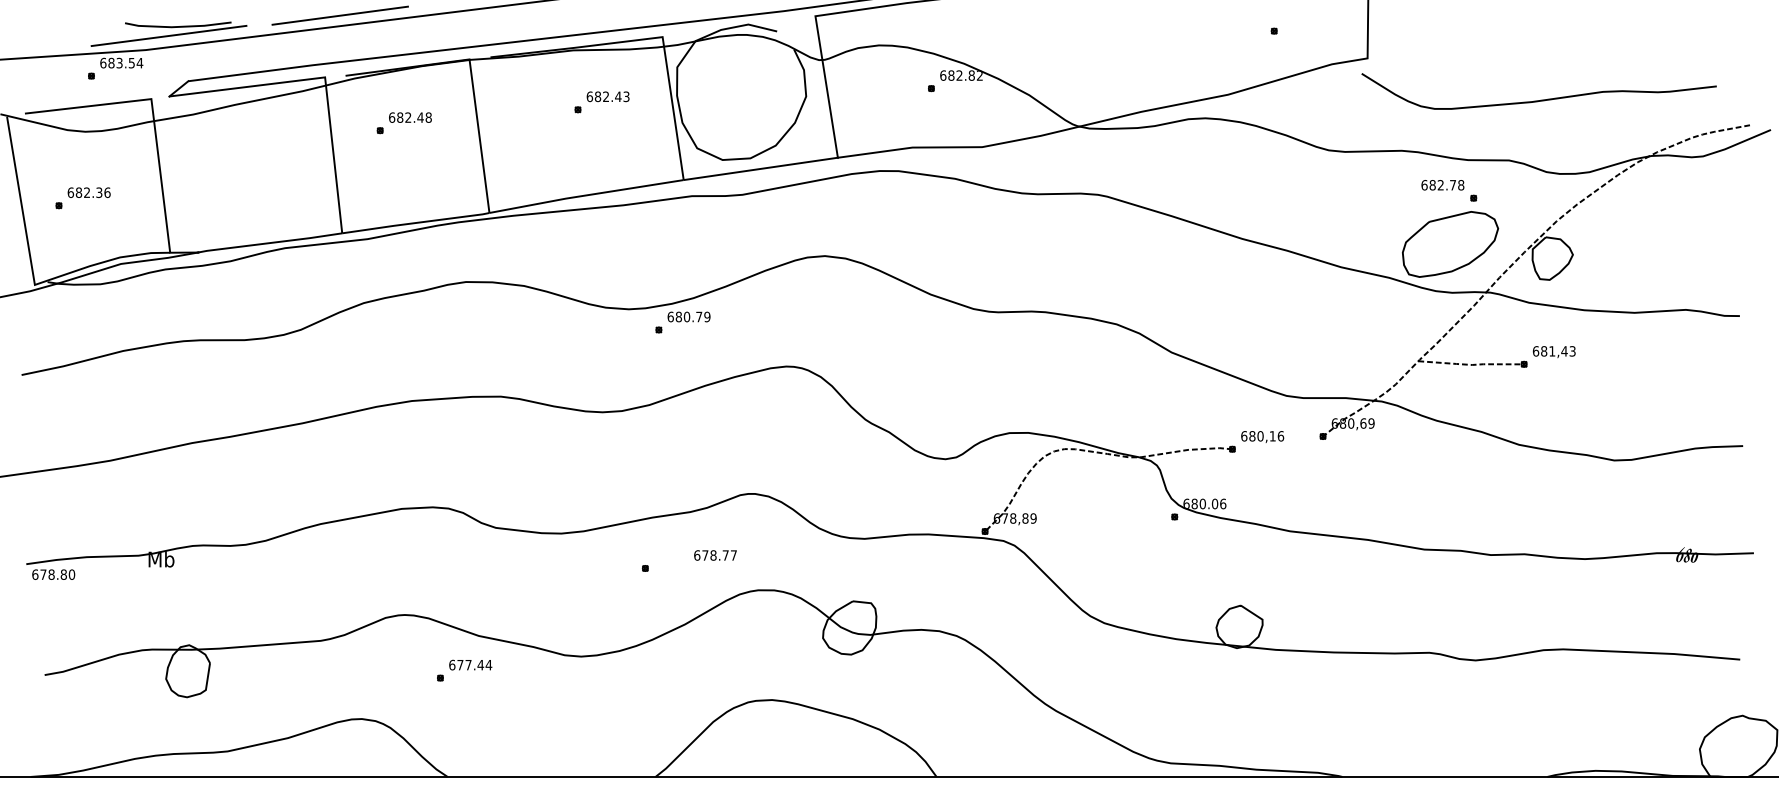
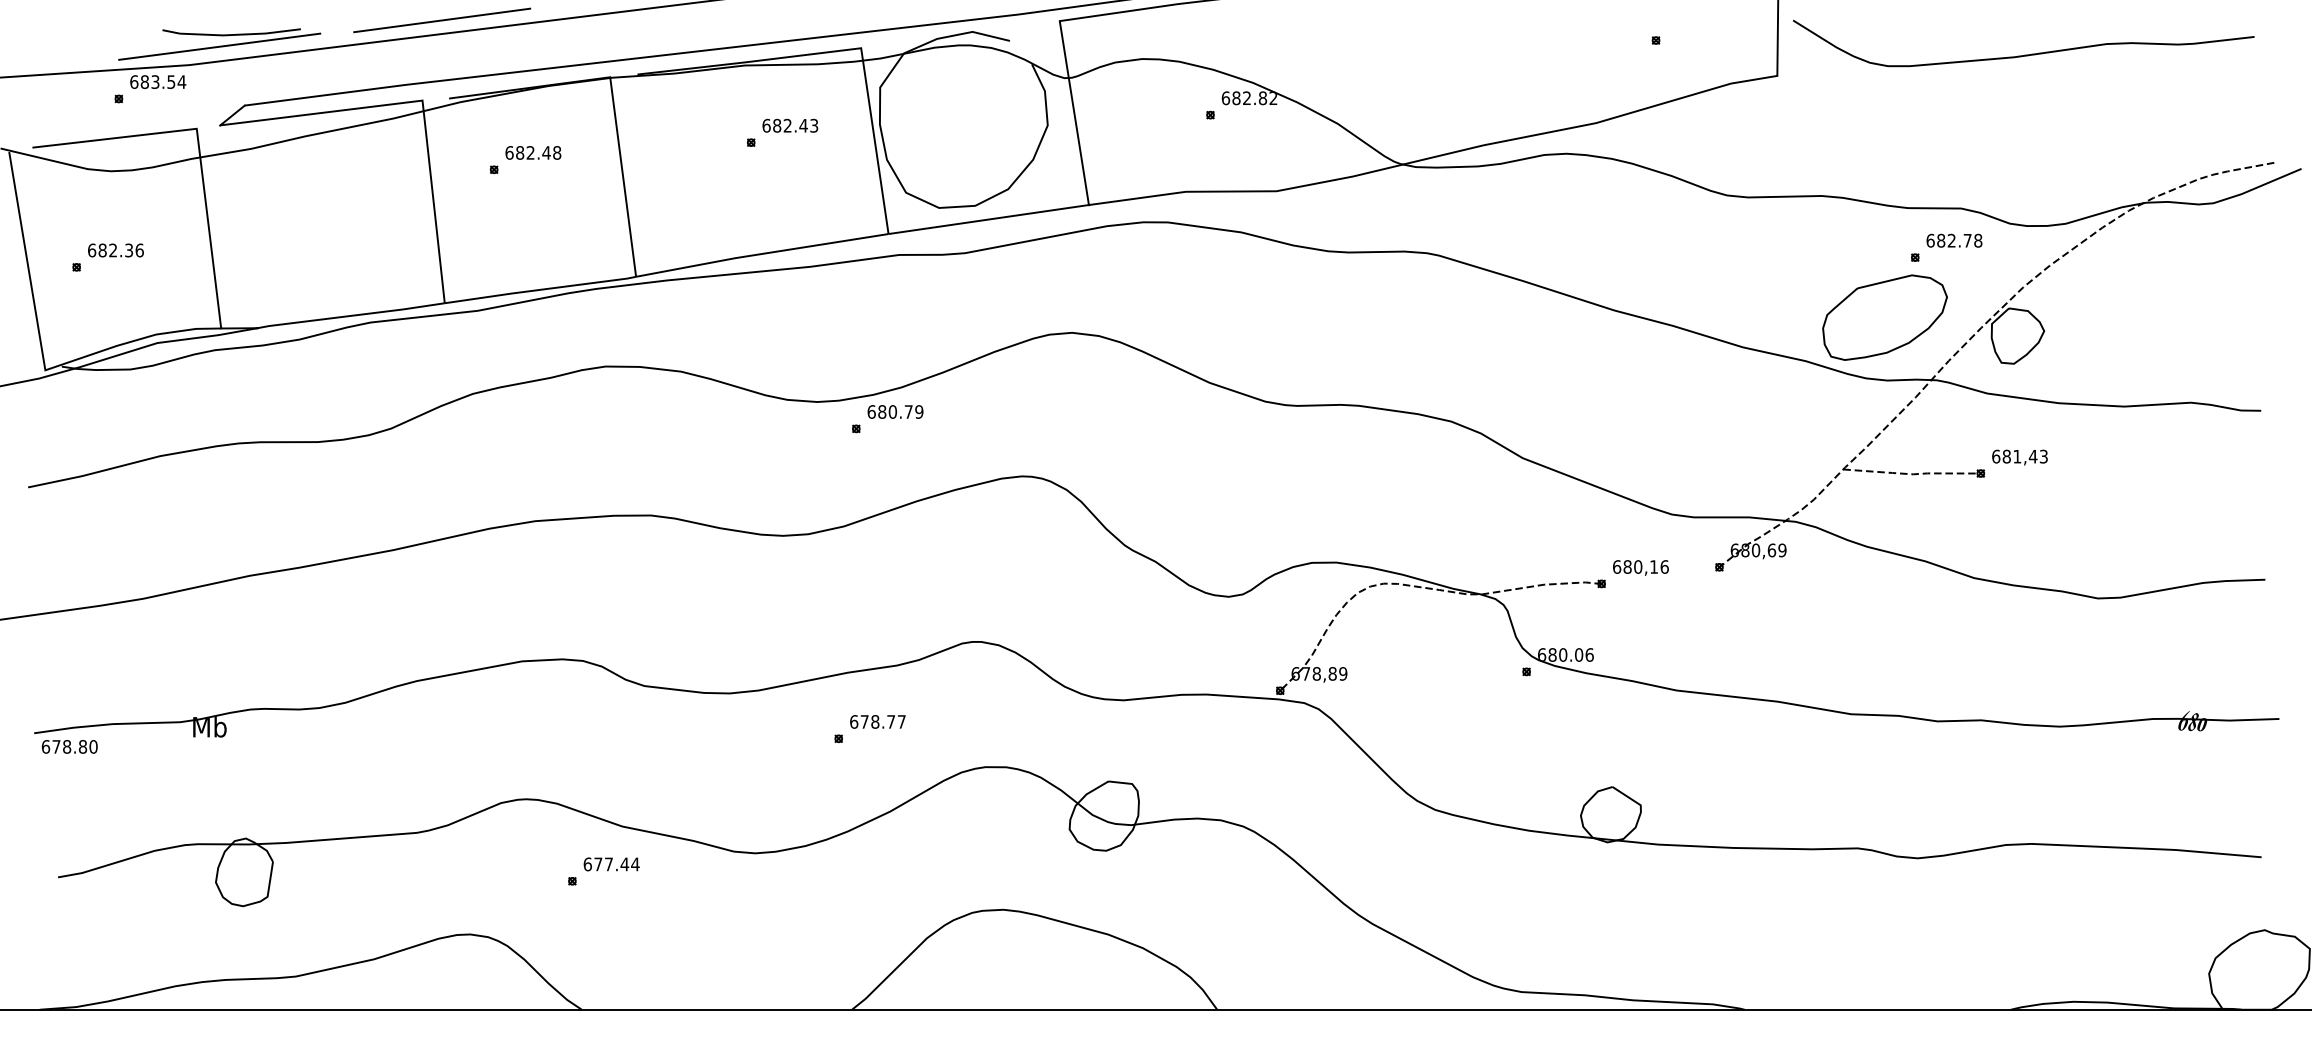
curve: (1540, 99) -> (2025, 53), moved
text: (1442, 185) -> (1953, 241), moved
text: (715, 555) -> (877, 721), moved

